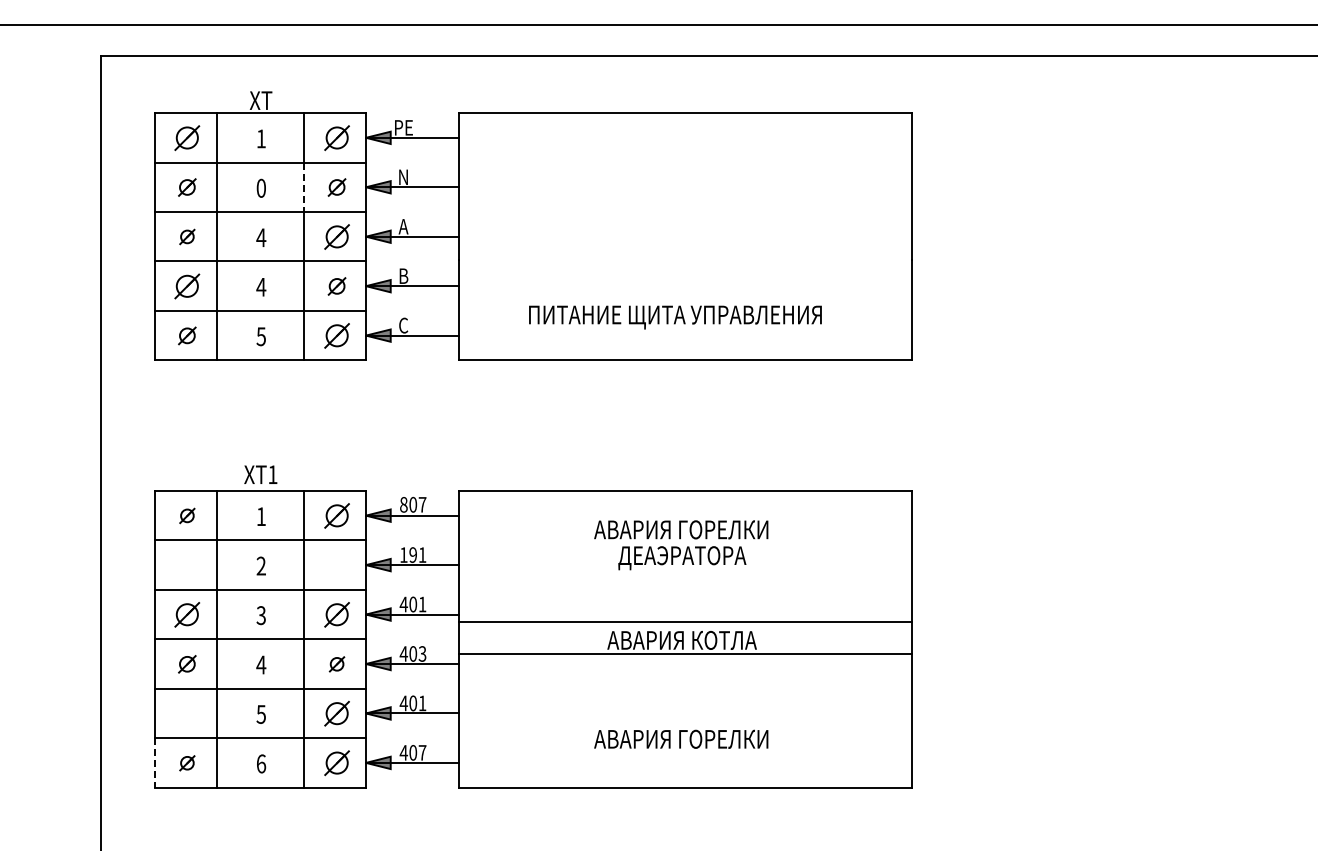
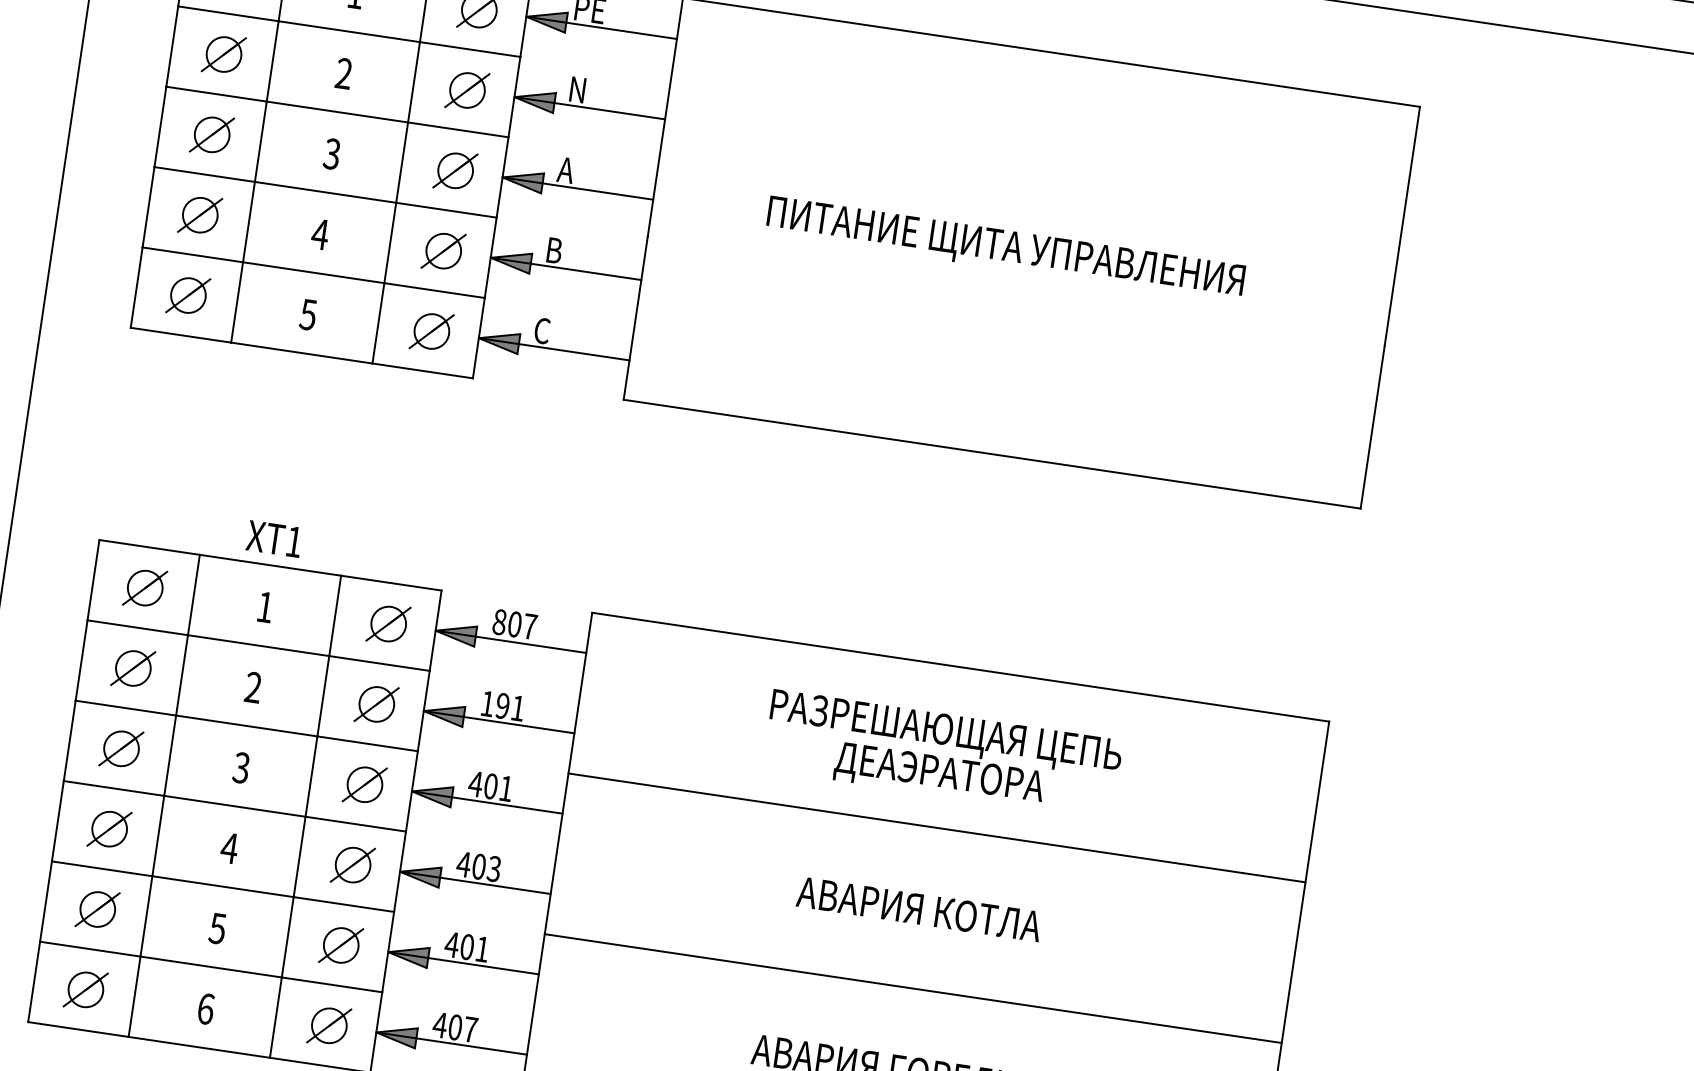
part: (187, 187) -> (224, 54), size x1.43
line: (304, 187) -> (414, 82), dashed -> solid
part: (336, 187) -> (466, 90), size x1.43
text: (260, 188) -> (342, 73), 0 -> 2
part: (187, 236) -> (212, 134), size x1.67
text: (261, 237) -> (332, 153), 4 -> 3
part: (336, 286) -> (442, 251), size x1.43
text: (675, 317) -> (1005, 249), moved
part: (187, 335) -> (188, 295), size x1.43
part: (187, 515) -> (145, 587), size x1.67
text: (682, 532) -> (945, 734), АВАРИЯ ГОРЕЛКИ -> РАЗРЕШАЮЩАЯ ЦЕПЬ
part: (187, 565) -> (133, 668), added
part: (336, 565) -> (375, 704), added
line: (685, 621) -> (936, 827), moved
line: (685, 653) -> (913, 988), moved
part: (187, 664) -> (109, 829), size x1.43
part: (336, 664) -> (351, 865), size x1.67
part: (187, 713) -> (98, 909), added
line: (155, 762) -> (34, 981), dashed -> solid
part: (187, 763) -> (86, 990), size x1.67

